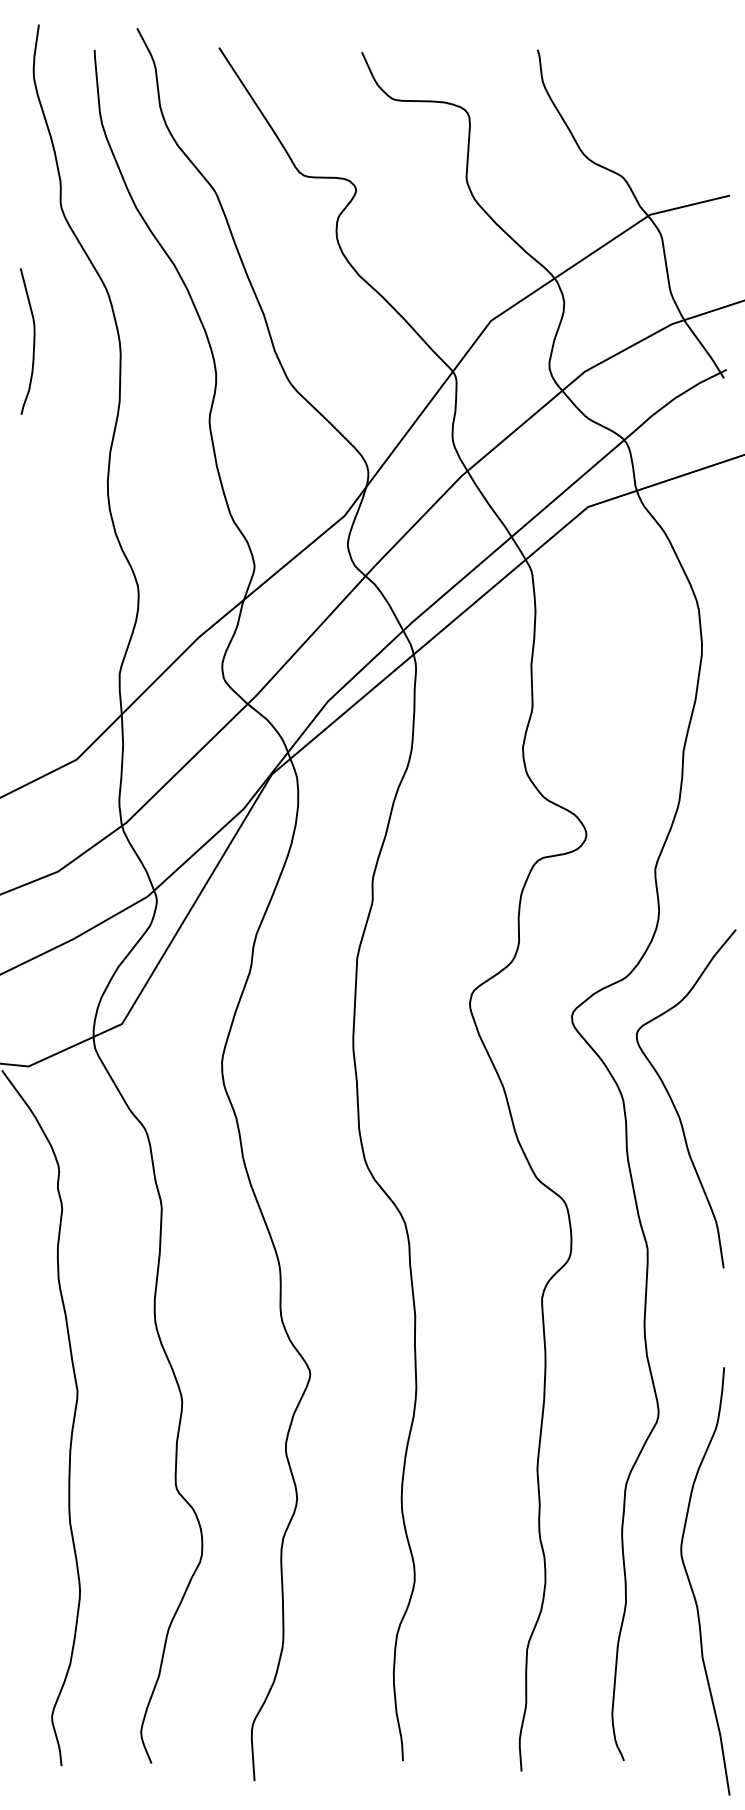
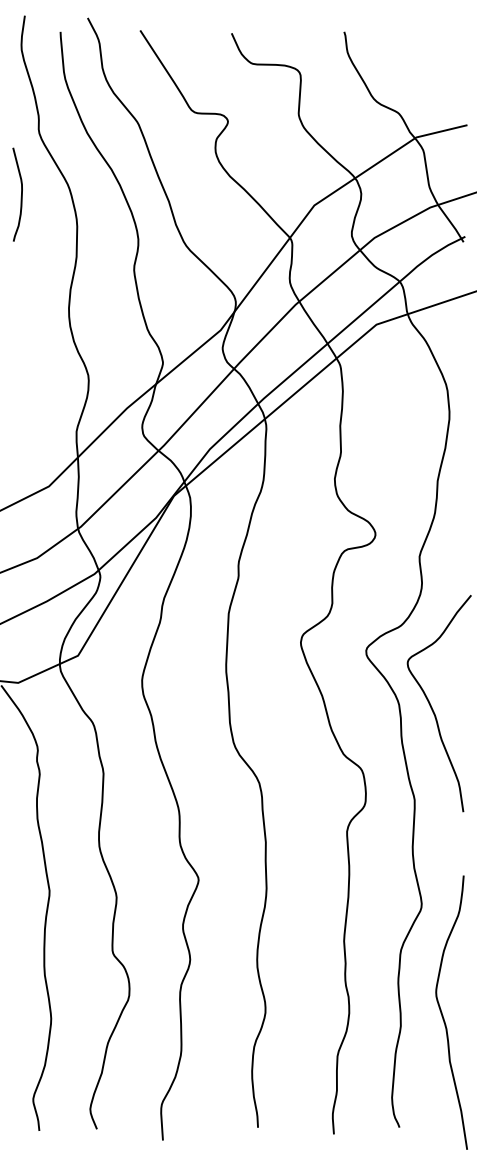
curve: (33, 341) -> (21, 194), moved

